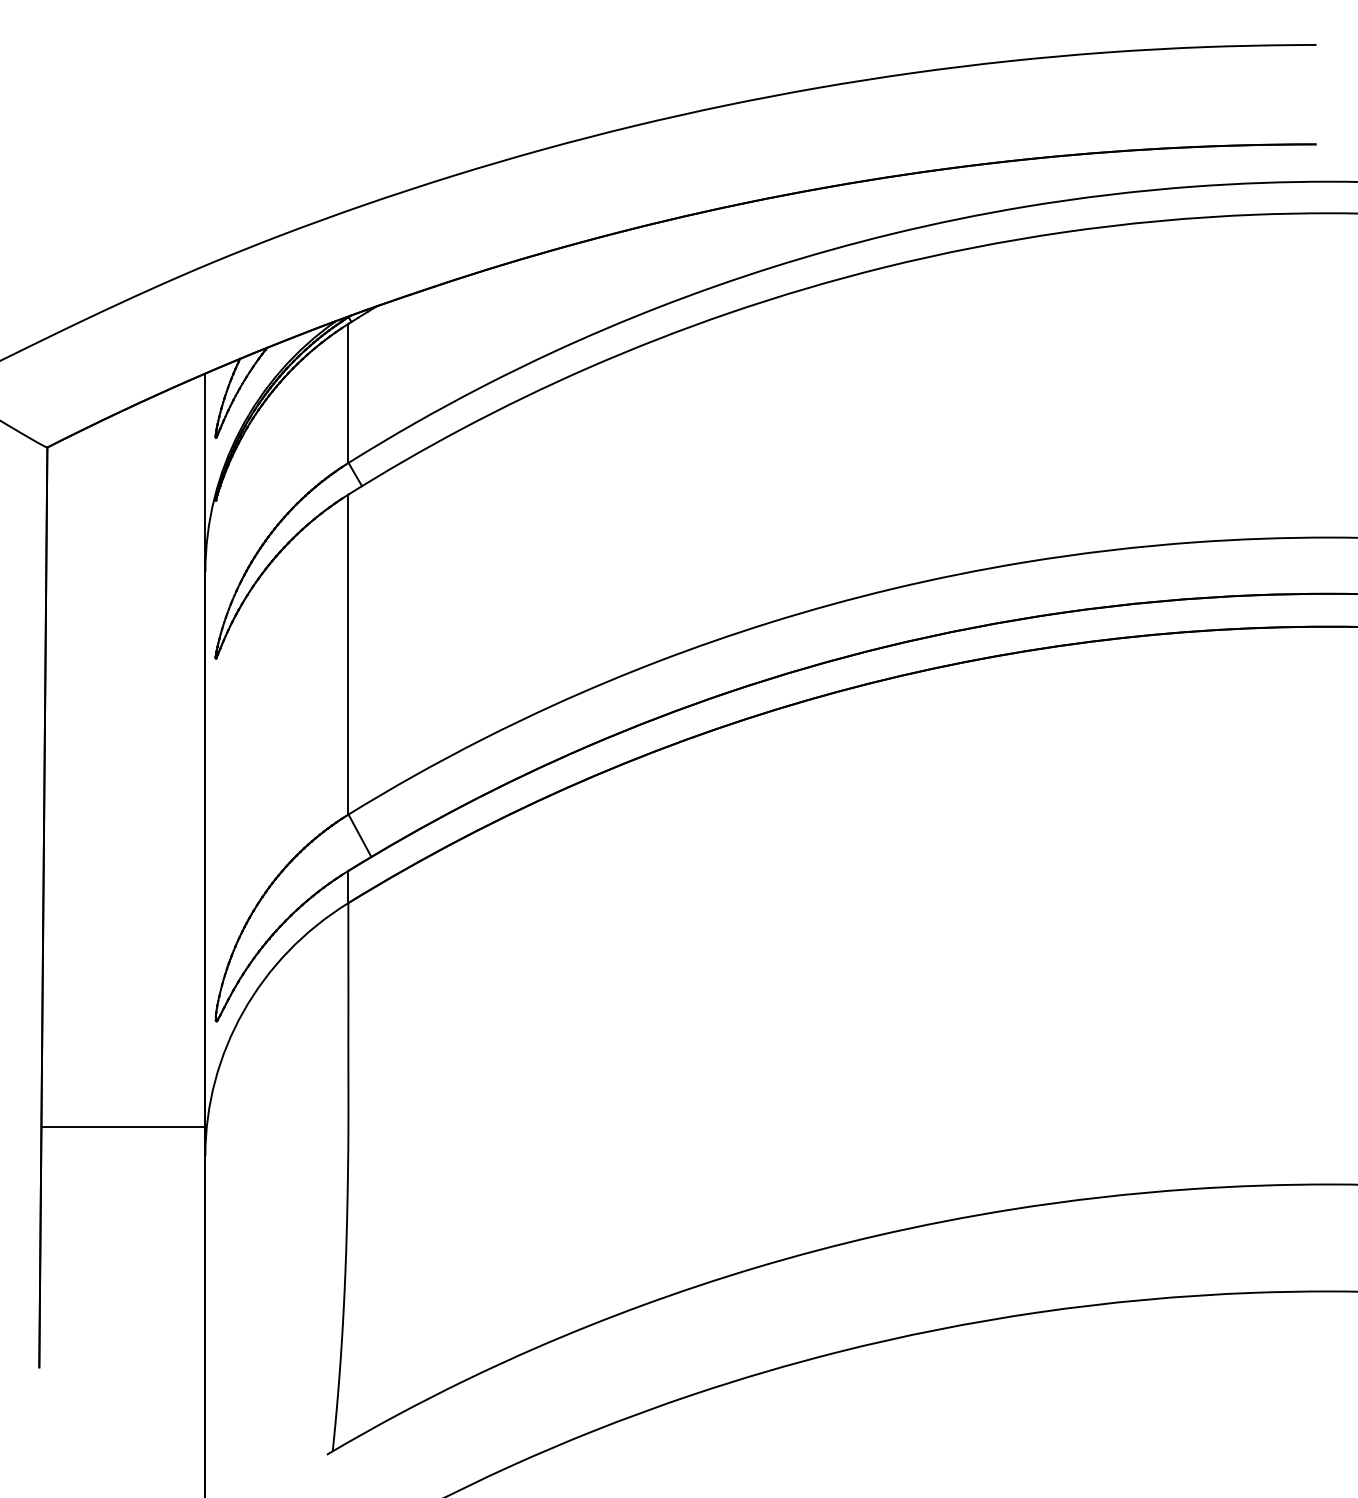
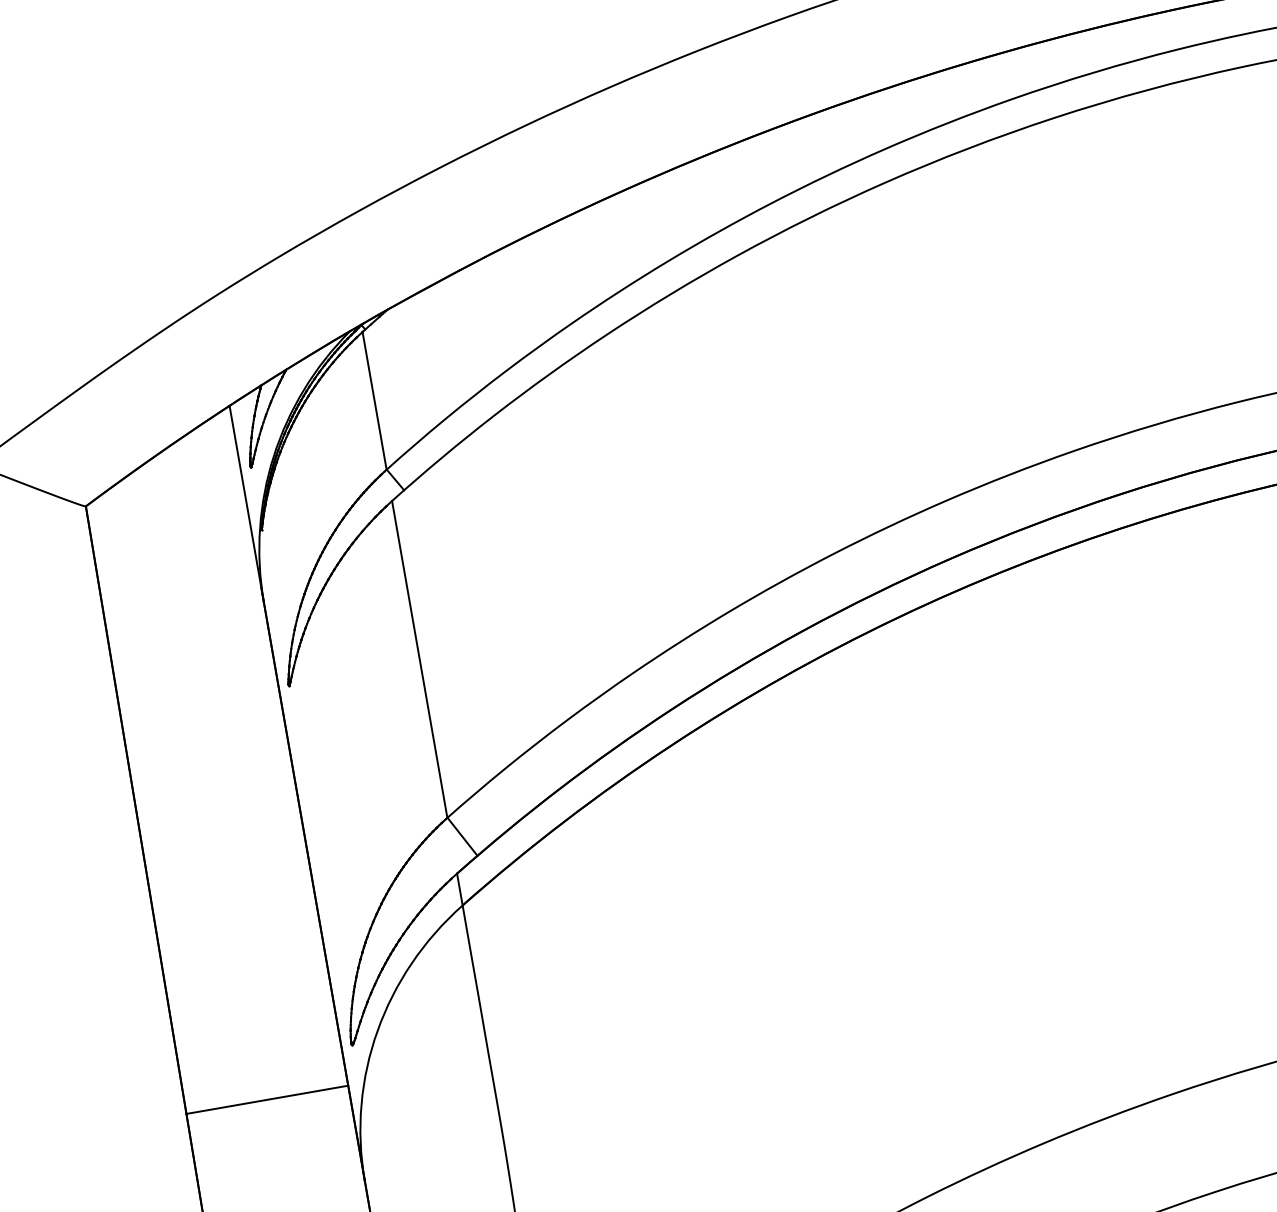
line: (123, 1127) -> (267, 1100), moved

